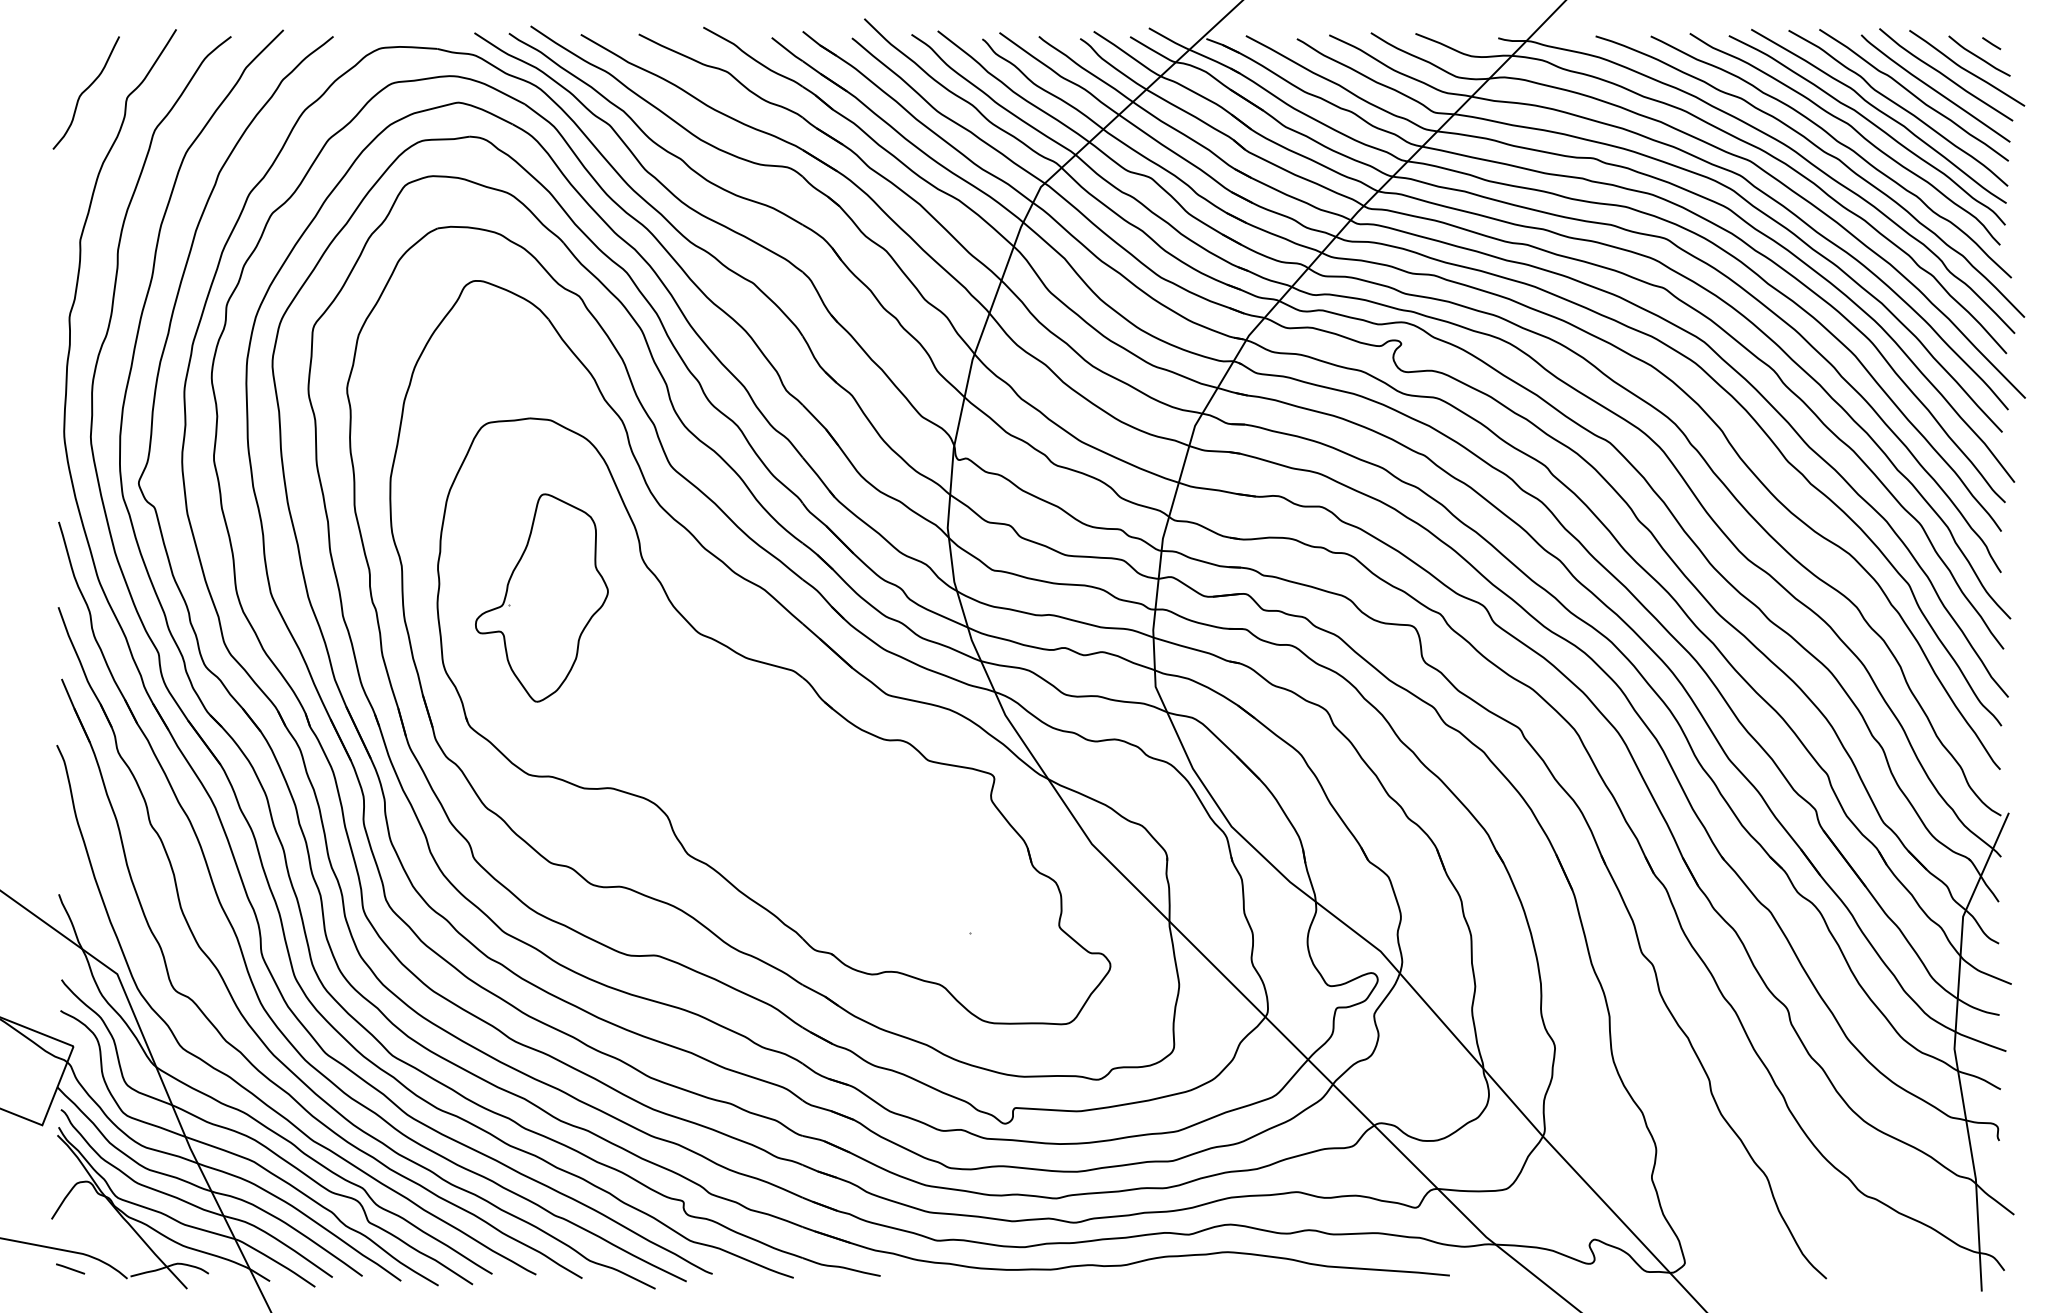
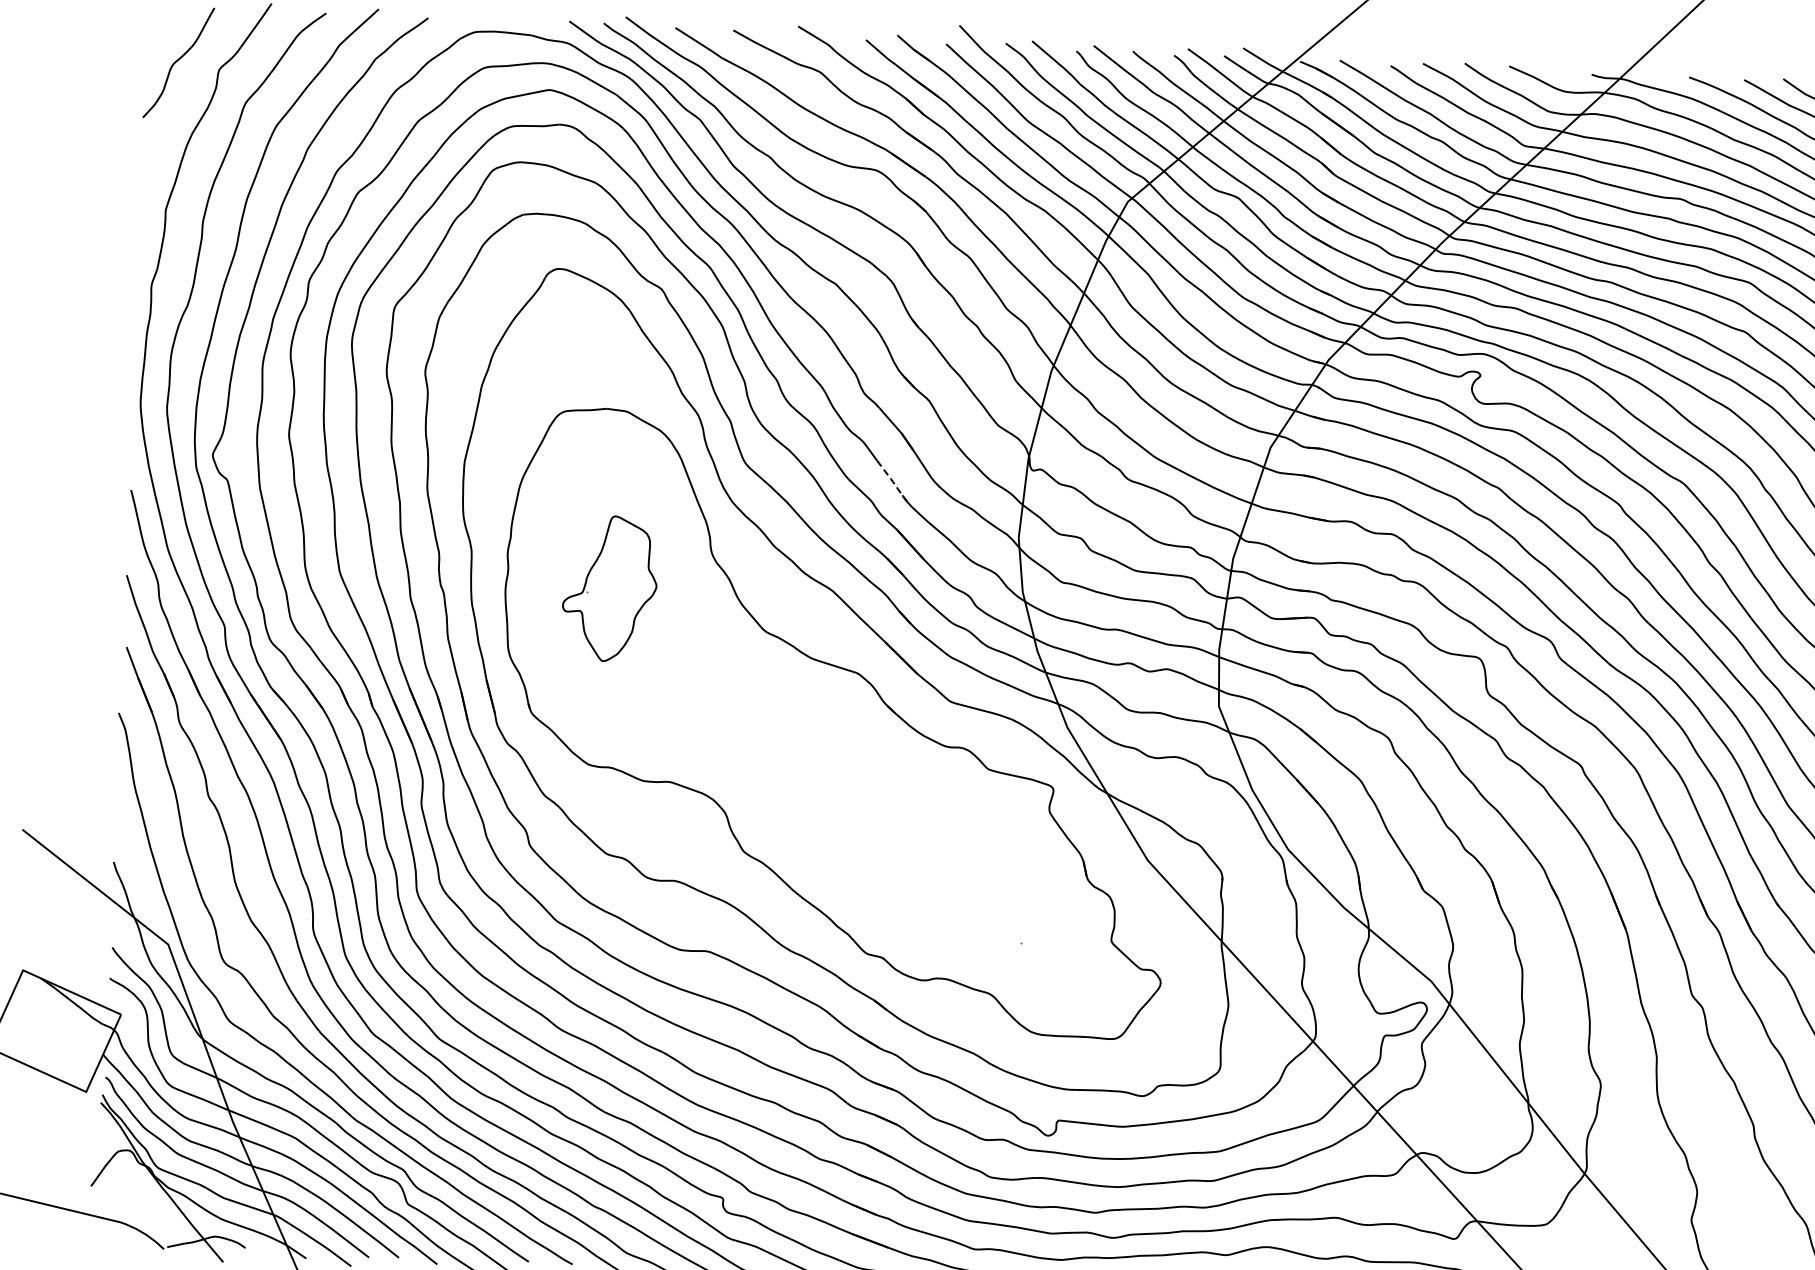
line: (819, 477) -> (893, 481), solid -> dashed
part: (541, 597) -> (609, 588), size x0.7
line: (70, 1268) -> (107, 1236), removed

